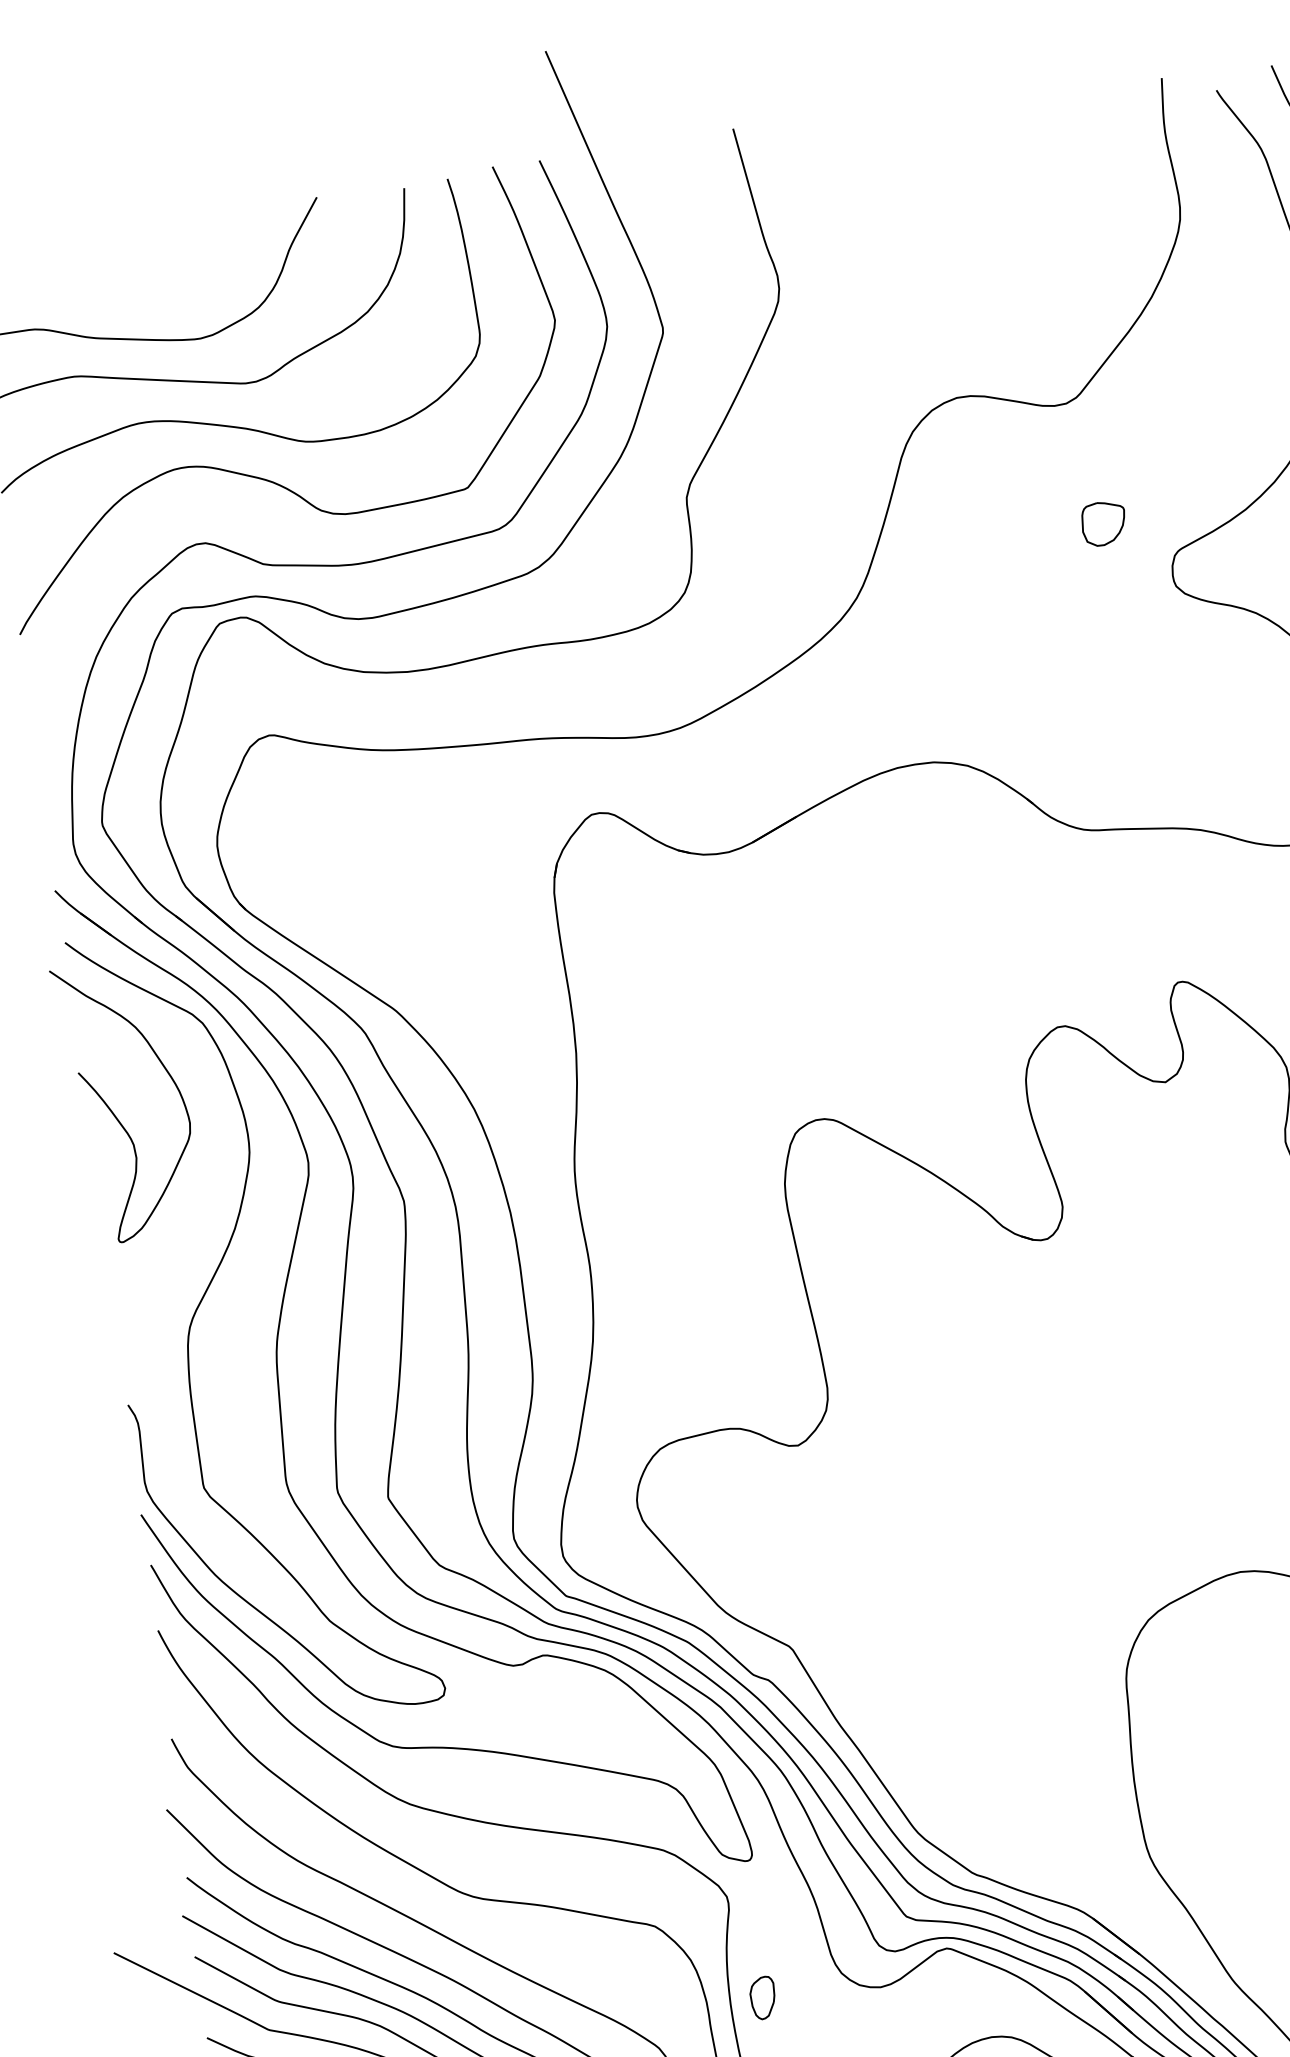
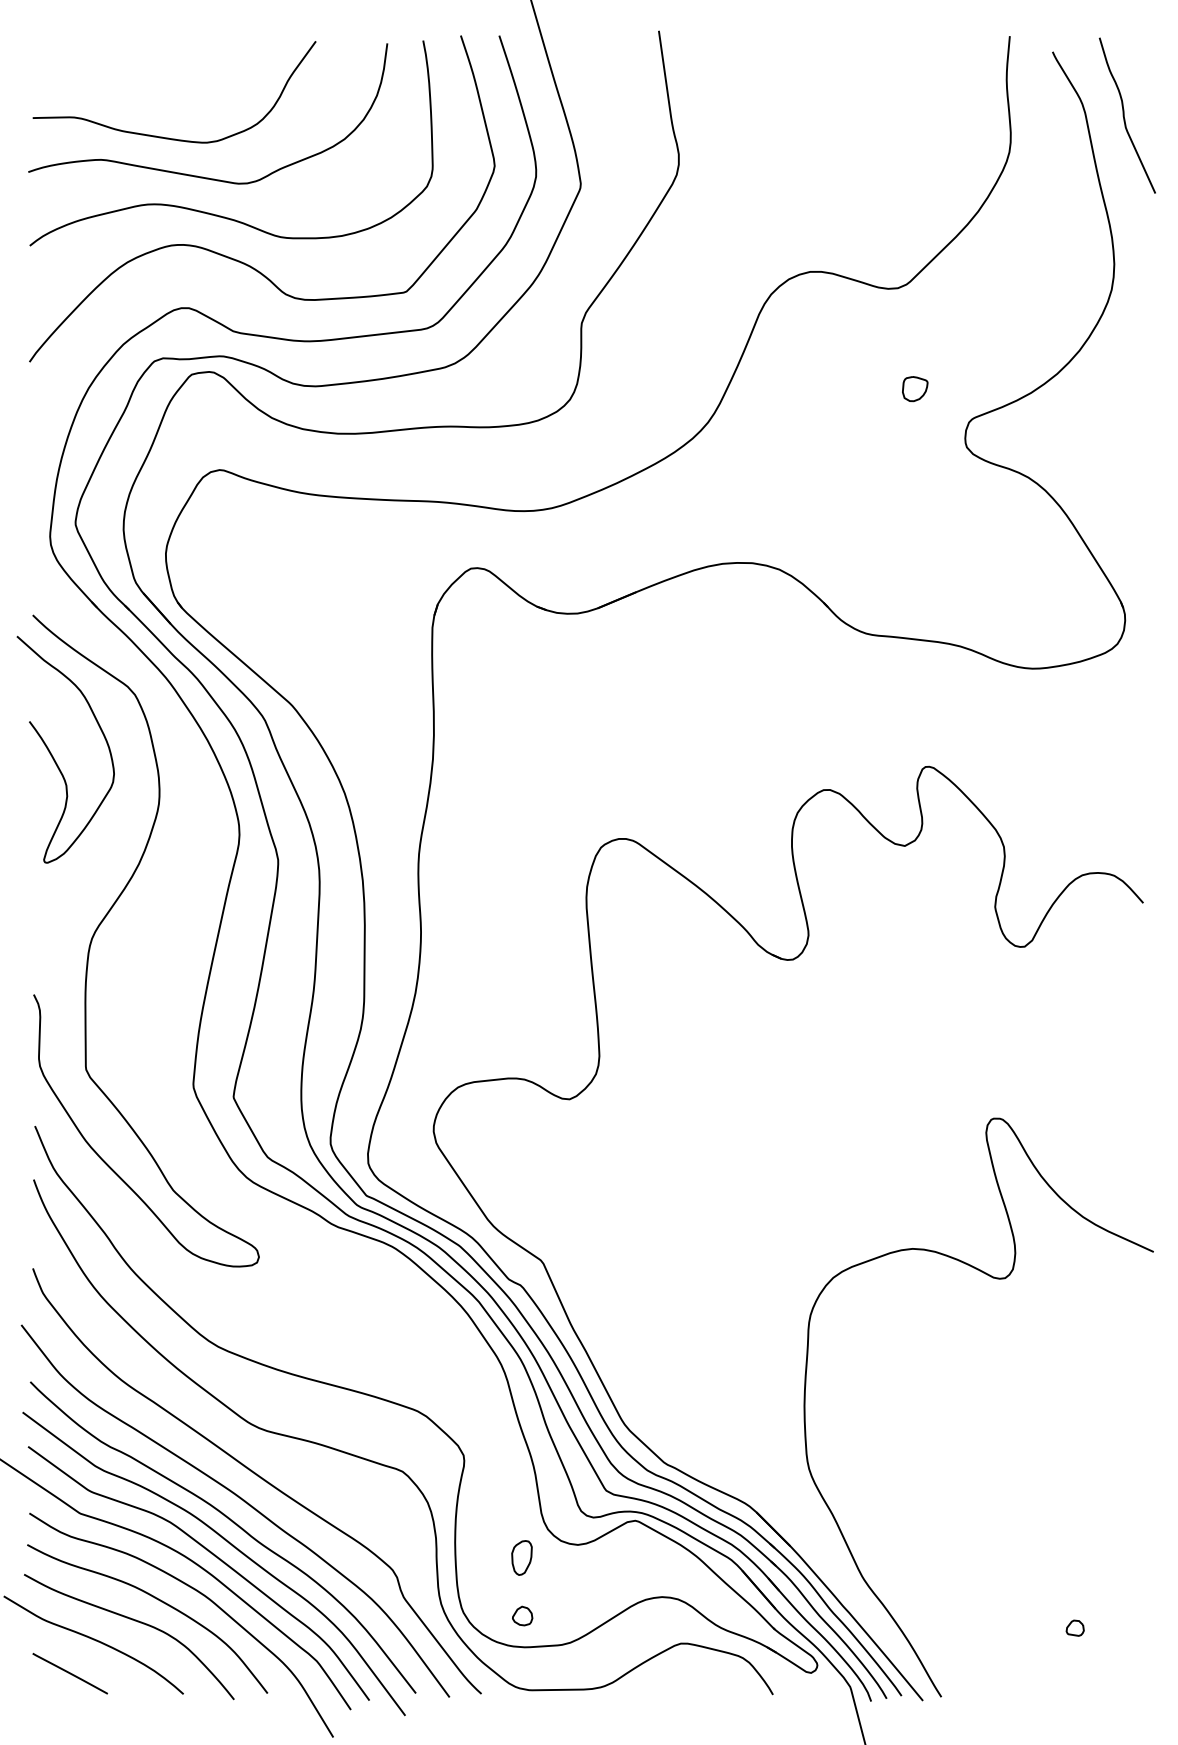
part: (1102, 523) -> (914, 388), size x0.7
part: (279, 1384) -> (158, 994), removed
part: (762, 1997) -> (521, 1557), moved

